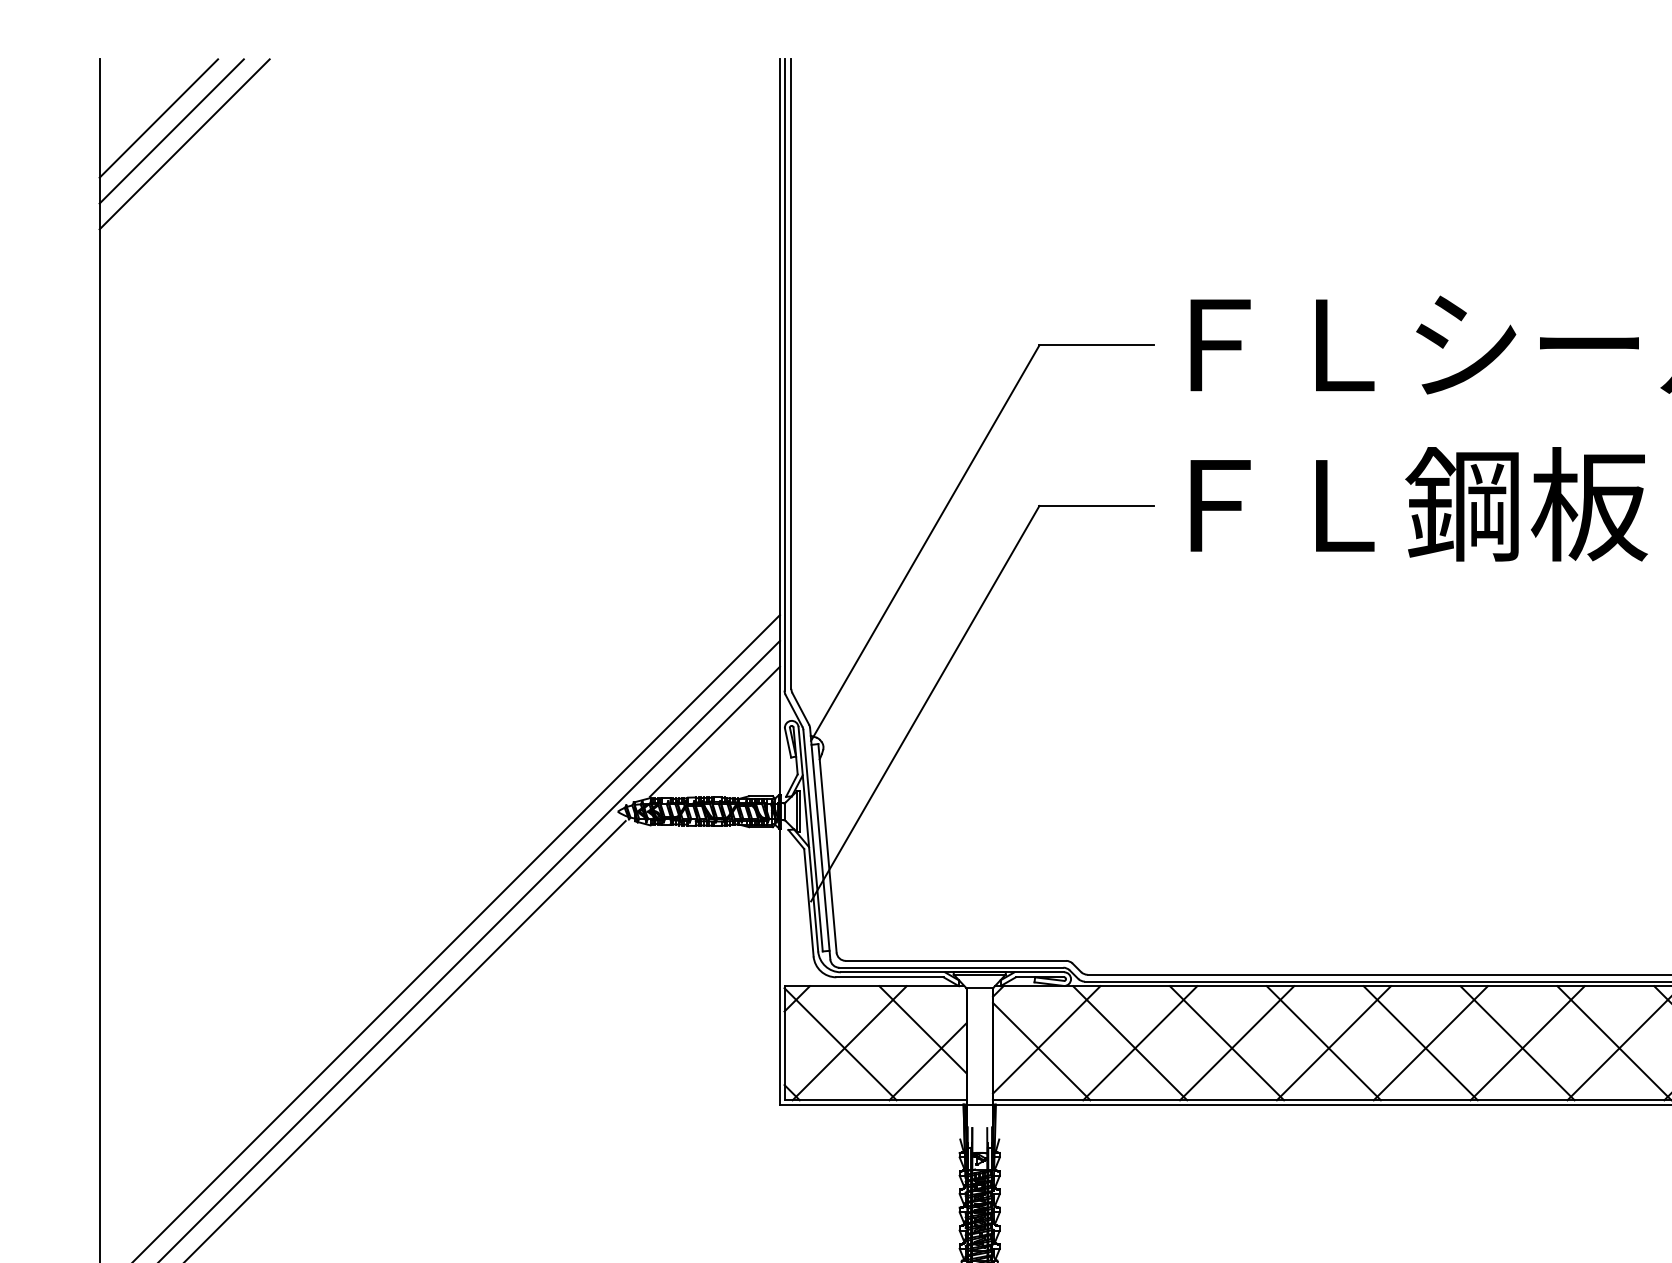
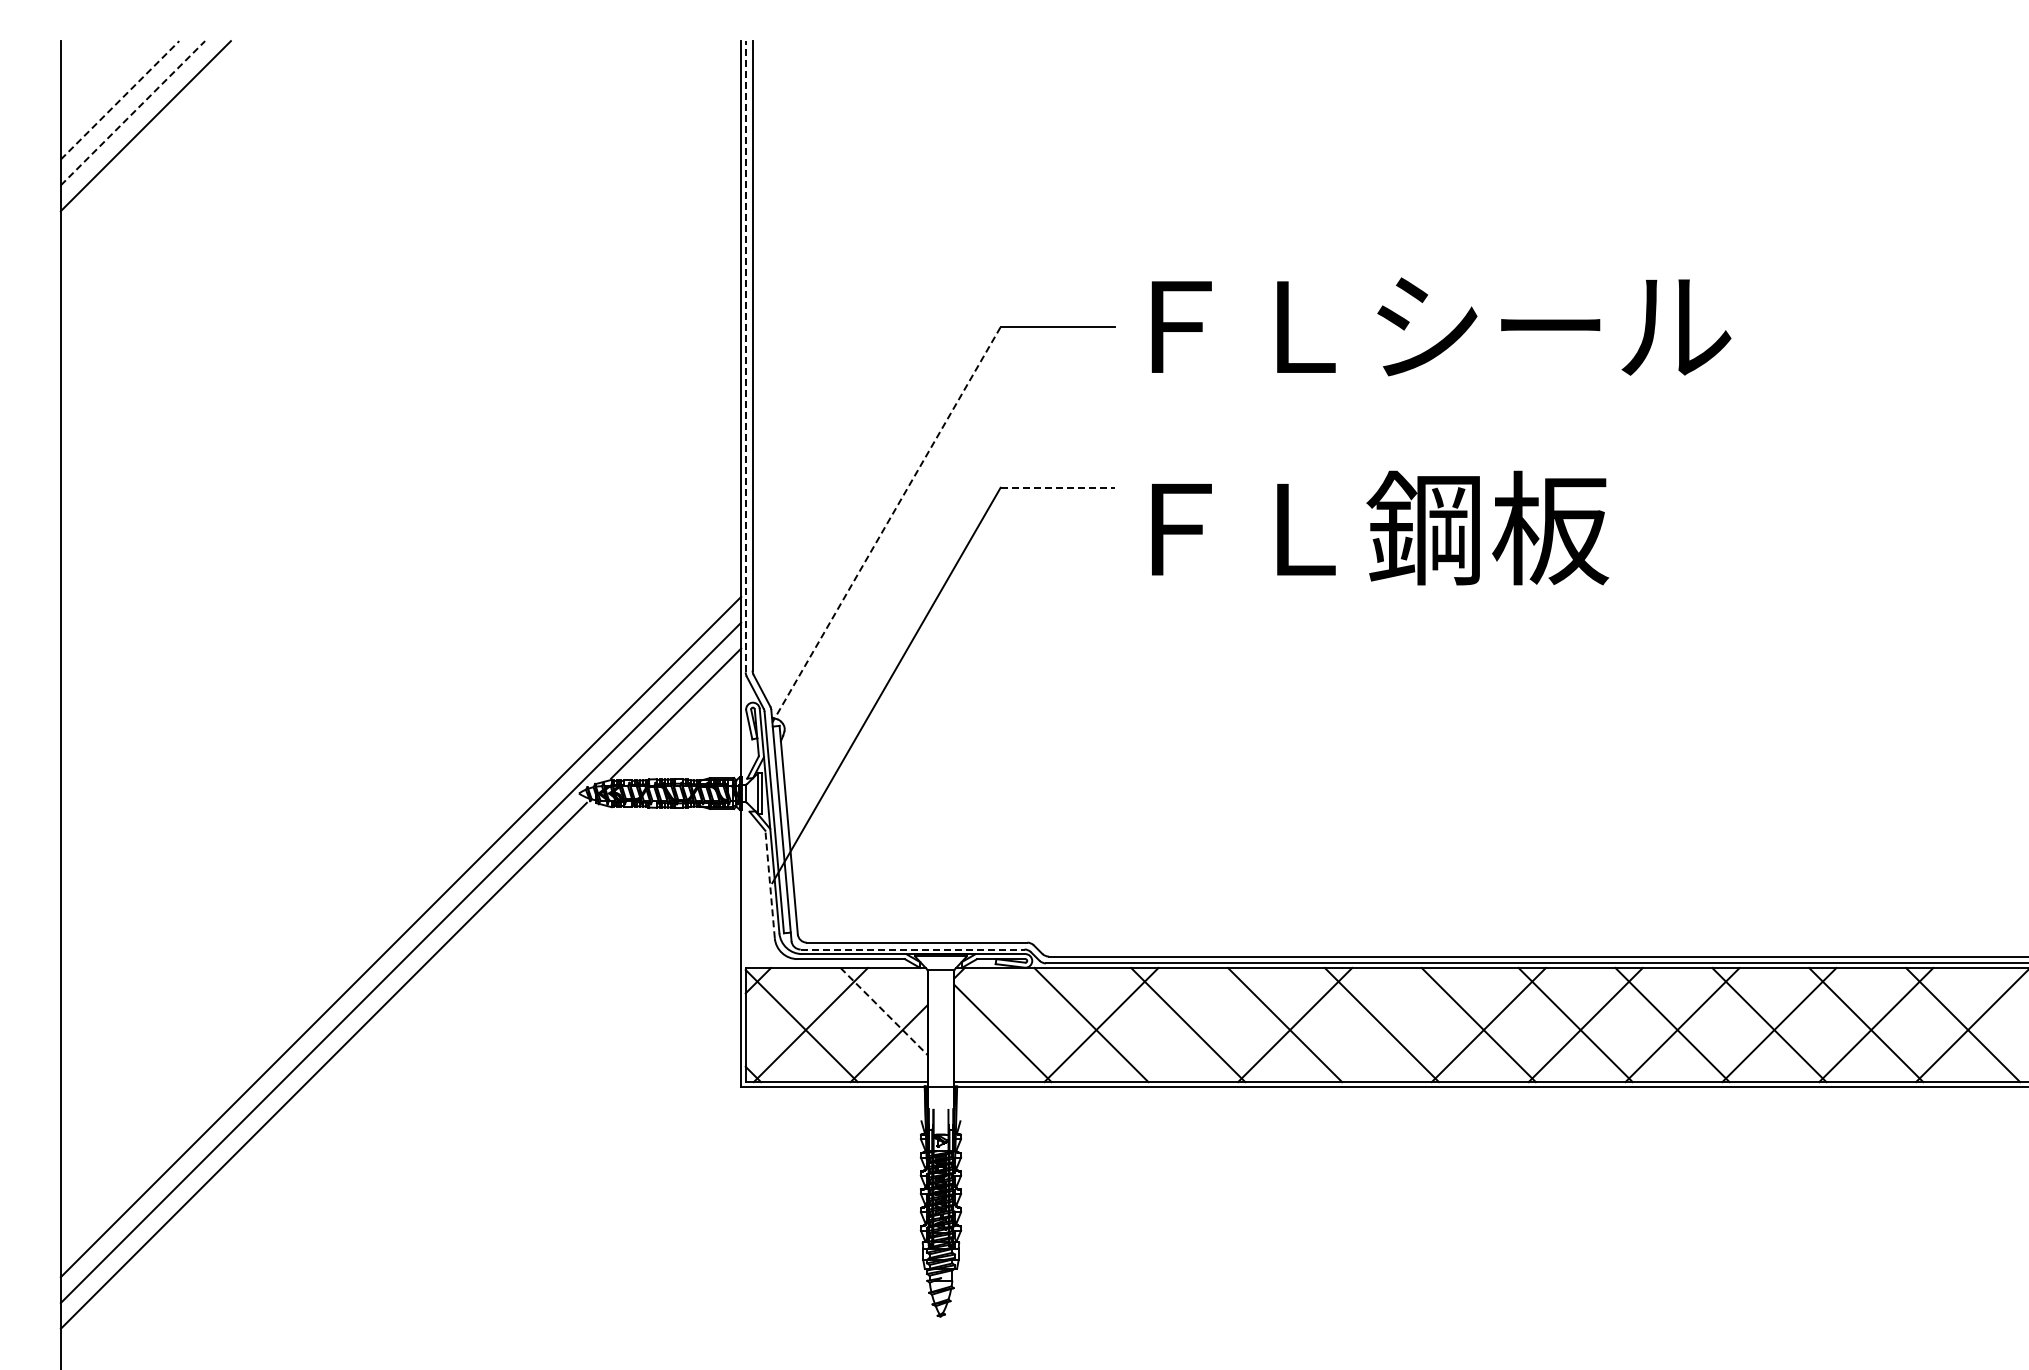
line: (159, 118) -> (120, 100), solid -> dashed
line: (172, 130) -> (133, 112), solid -> dashed
line: (784, 374) -> (745, 356), solid -> dashed
text: (1419, 503) -> (1380, 527), moved
line: (1097, 505) -> (1058, 487), solid -> dashed
line: (925, 543) -> (886, 525), solid -> dashed
line: (809, 902) -> (770, 884), solid -> dashed
line: (951, 967) -> (912, 949), solid -> dashed
line: (923, 1029) -> (884, 1011), solid -> dashed
line: (1046, 1039) -> (1007, 1021), removed
line: (1237, 1042) -> (1198, 1024), removed
line: (1430, 1042) -> (1391, 1024), removed

